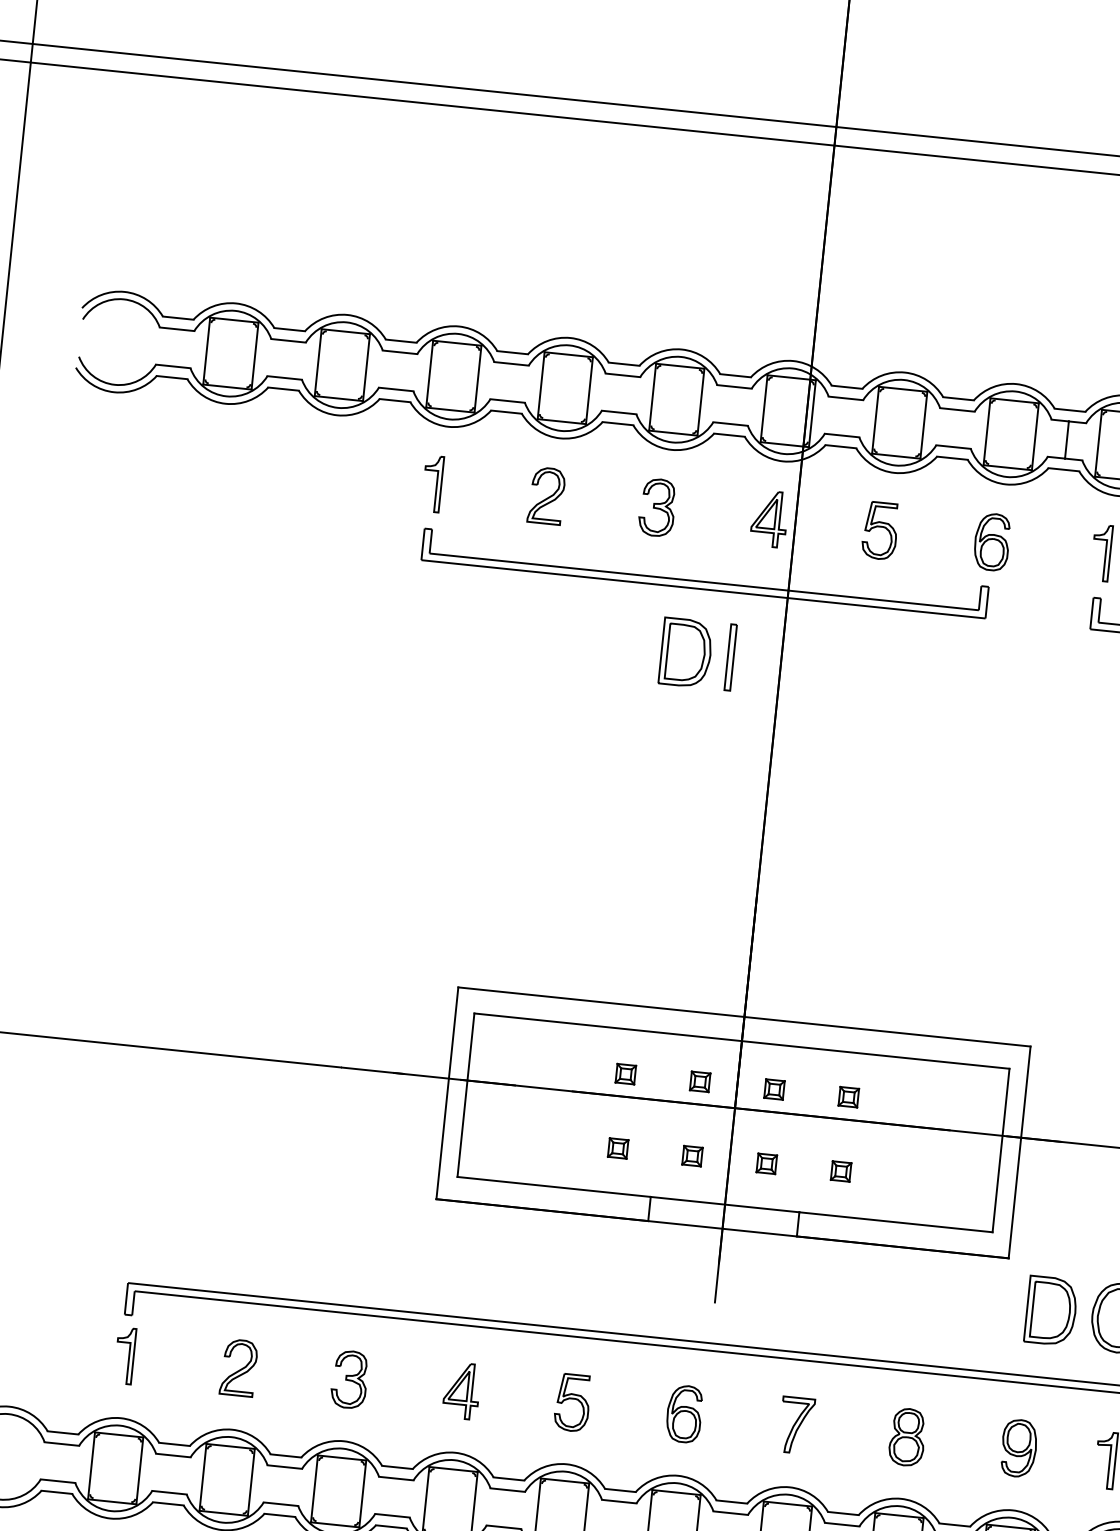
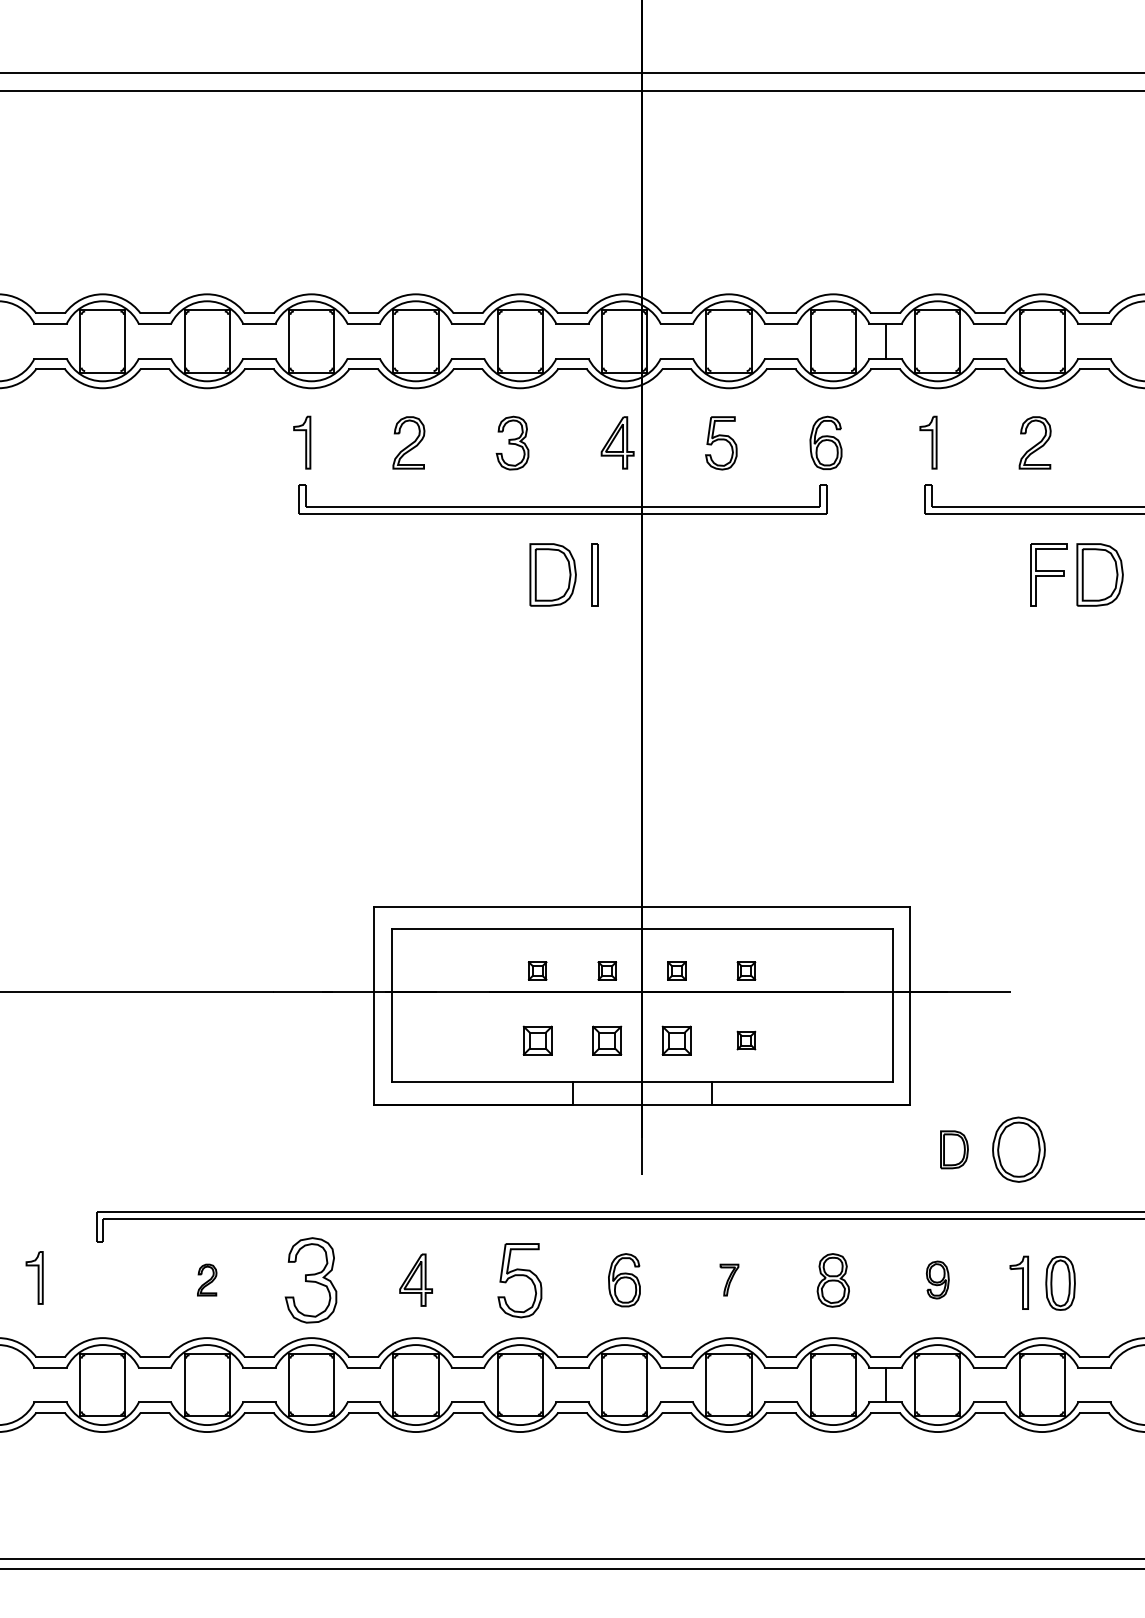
part: (617, 1148) -> (537, 1040), size x1.6
part: (692, 1156) -> (607, 1040), size x1.6
part: (766, 1163) -> (676, 1040), size x1.6
part: (1051, 1310) -> (954, 1149), size x0.6
part: (124, 1355) -> (34, 1277), moved
part: (238, 1367) -> (206, 1279), size x0.6
part: (349, 1379) -> (310, 1280), size x1.6
part: (572, 1402) -> (519, 1280), size x1.4
part: (796, 1424) -> (729, 1279), size x0.6
part: (1018, 1447) -> (937, 1279), size x0.7

